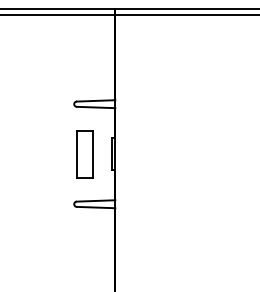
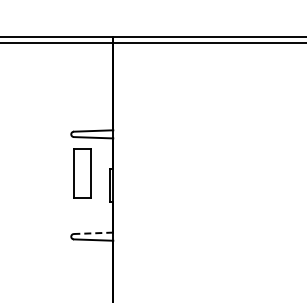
part: (85, 154) -> (82, 173), moved
line: (95, 201) -> (93, 233), solid -> dashed

